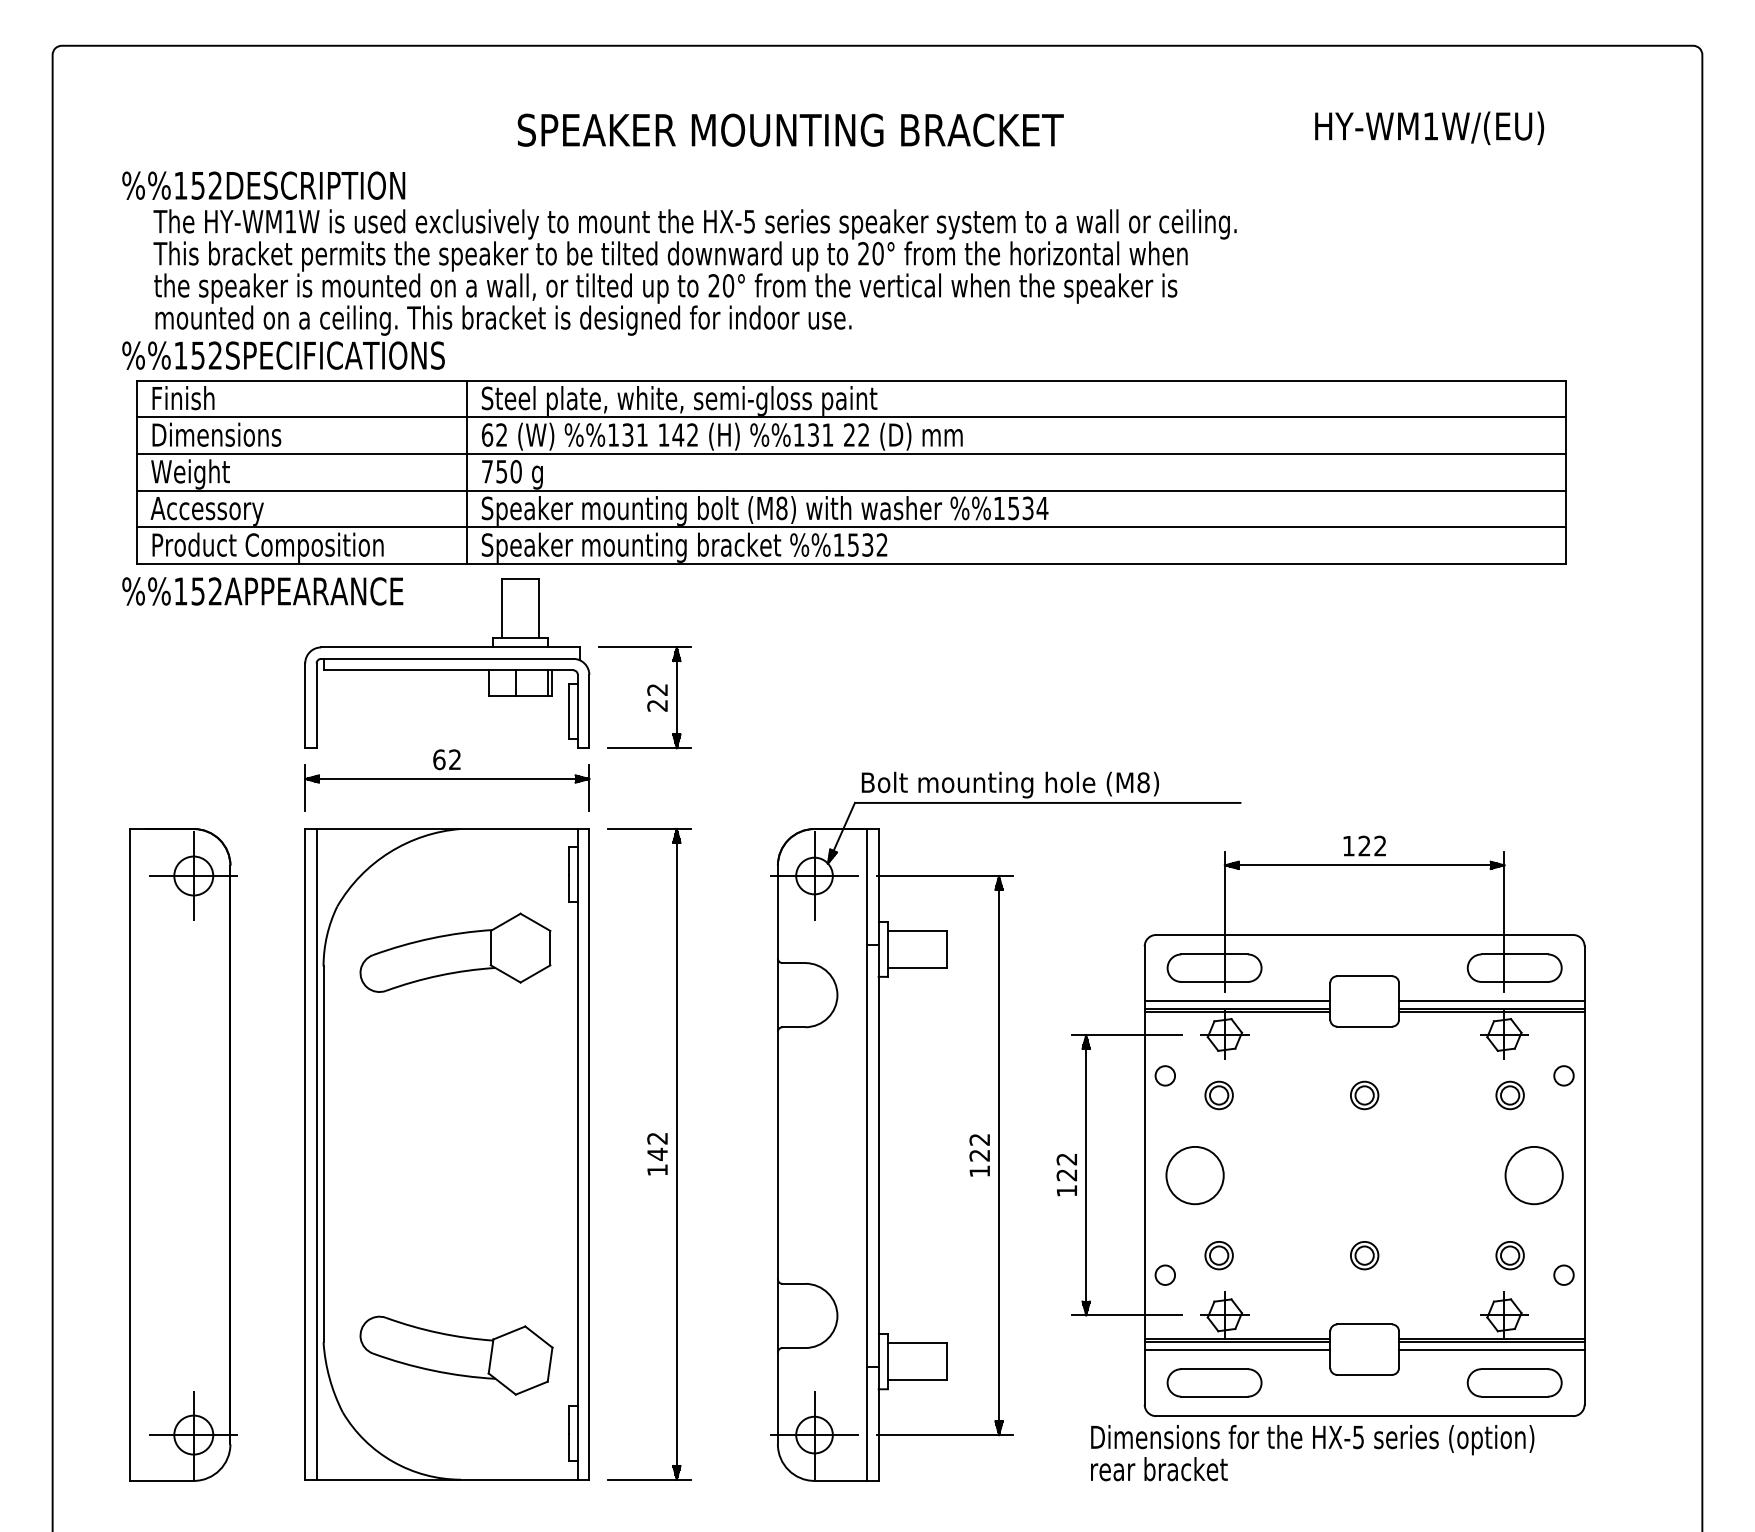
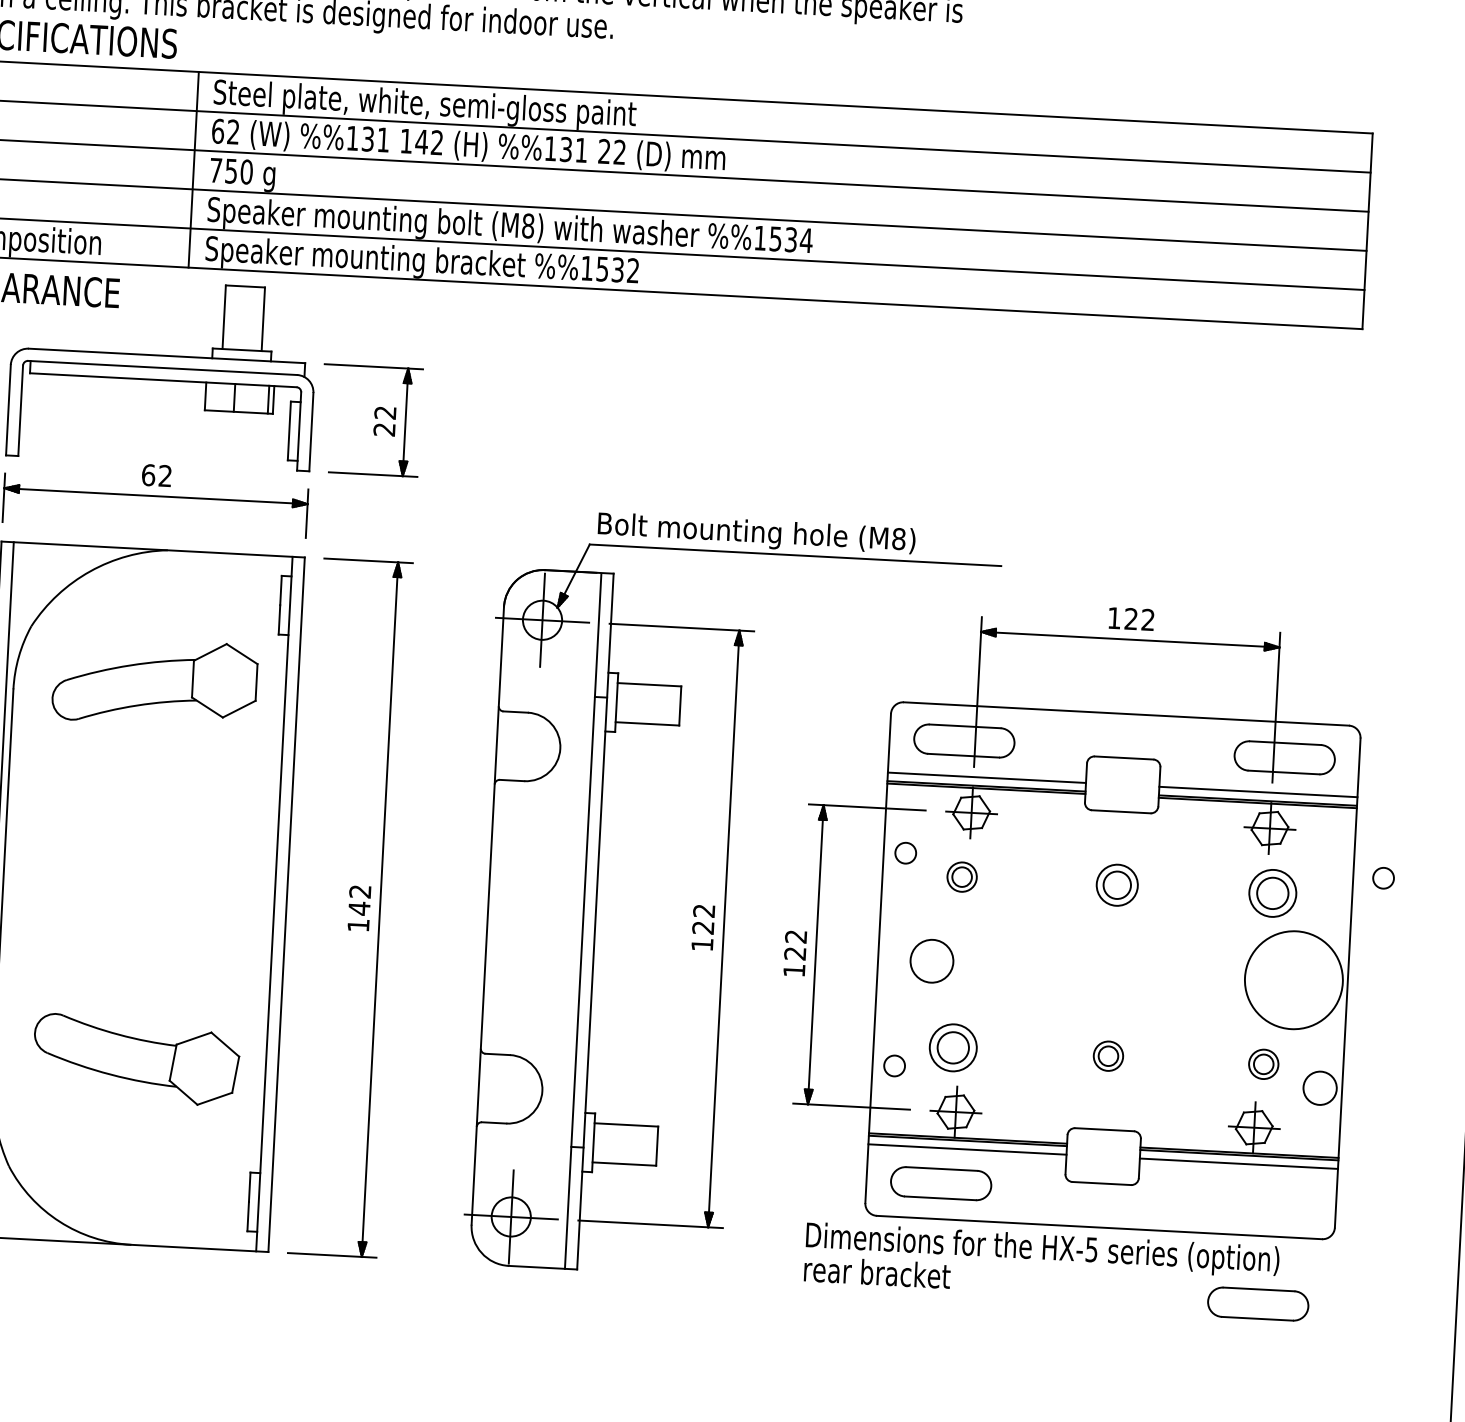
circle: (1563, 1075) -> (1383, 877), moved
part: (1364, 1095) -> (1117, 885), size x1.4
part: (1509, 1095) -> (1272, 893), size x1.6
circle: (1194, 1175) -> (931, 961), size x0.7
circle: (1533, 1175) -> (1293, 980), size x1.6
part: (1218, 1255) -> (952, 1047), size x1.6
circle: (1563, 1274) -> (1319, 1087), size x1.6
part: (456, 1355) -> (136, 1059), moved
part: (1514, 1382) -> (1258, 1303), moved

